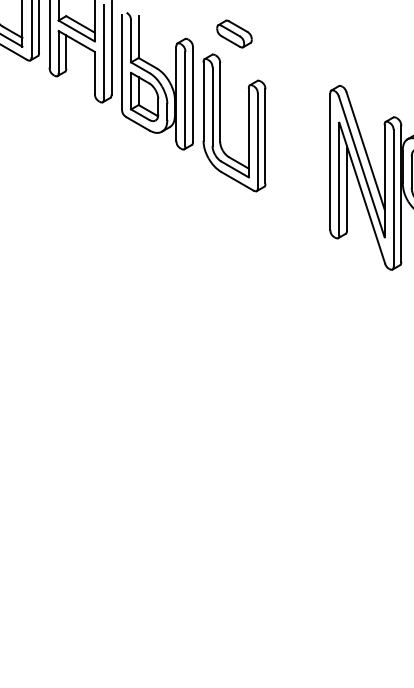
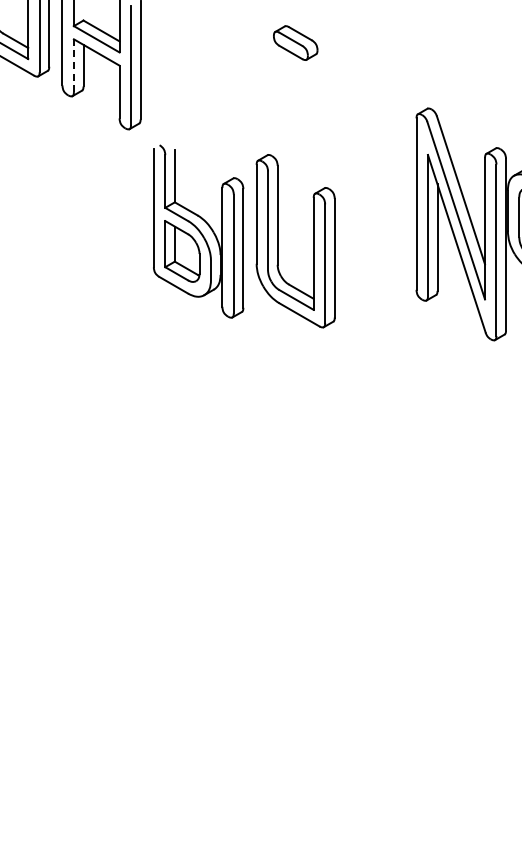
line: (58, 51) -> (73, 65), solid -> dashed
part: (157, 81) -> (198, 231), moved
part: (220, 123) -> (278, 241), moved

